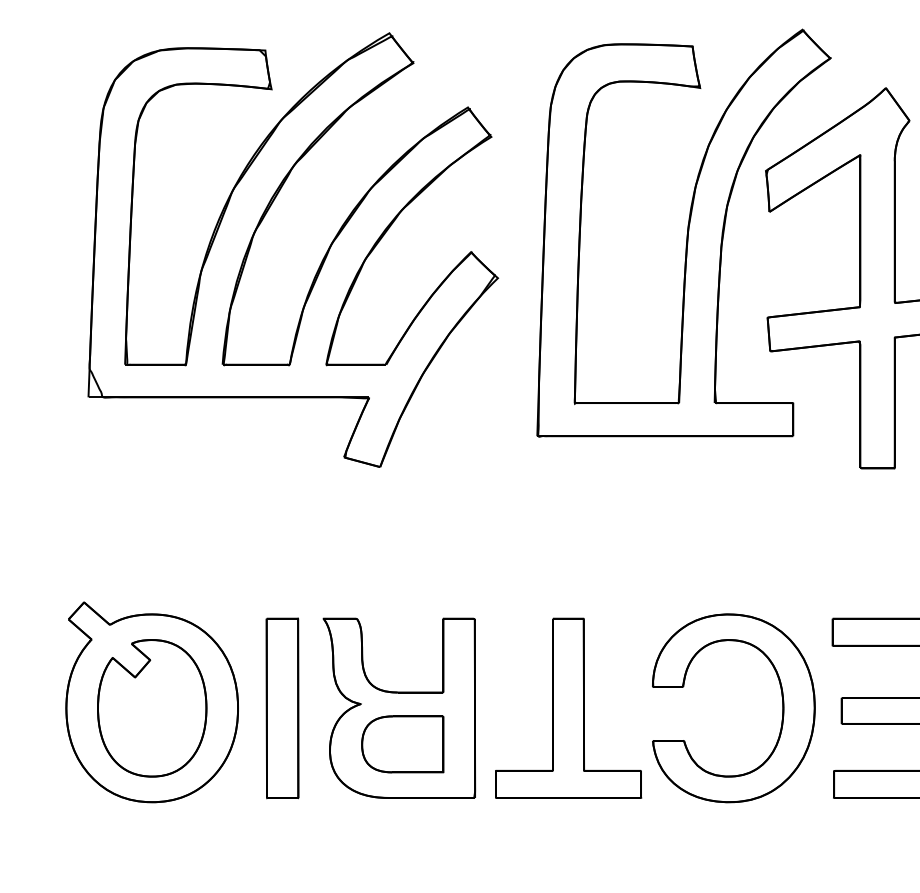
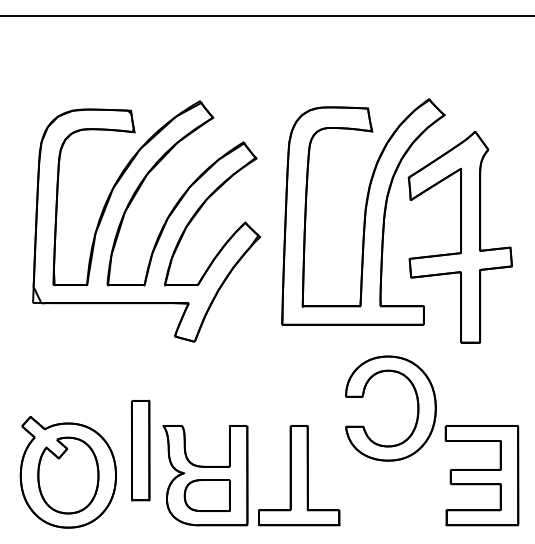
part: (282, 708) -> (140, 450), moved
part: (781, 708) -> (417, 408), moved

